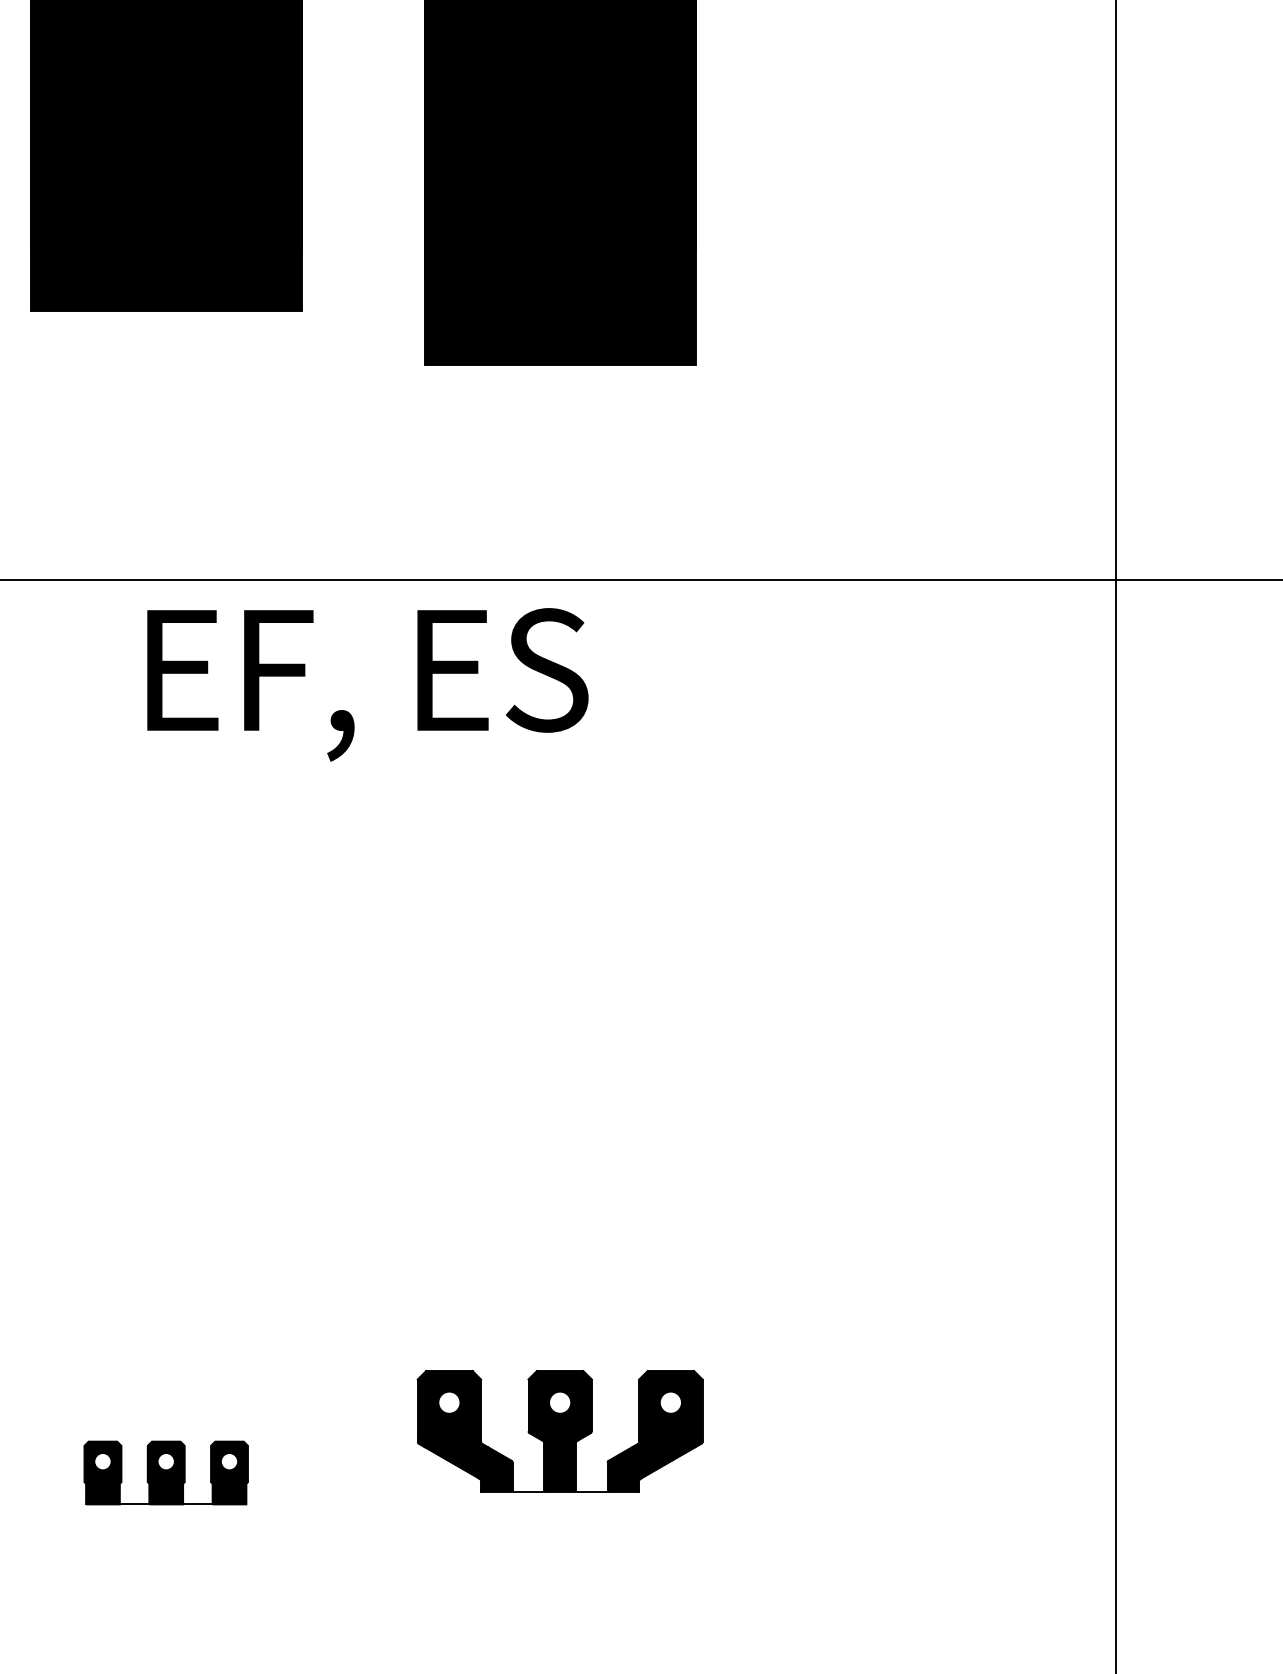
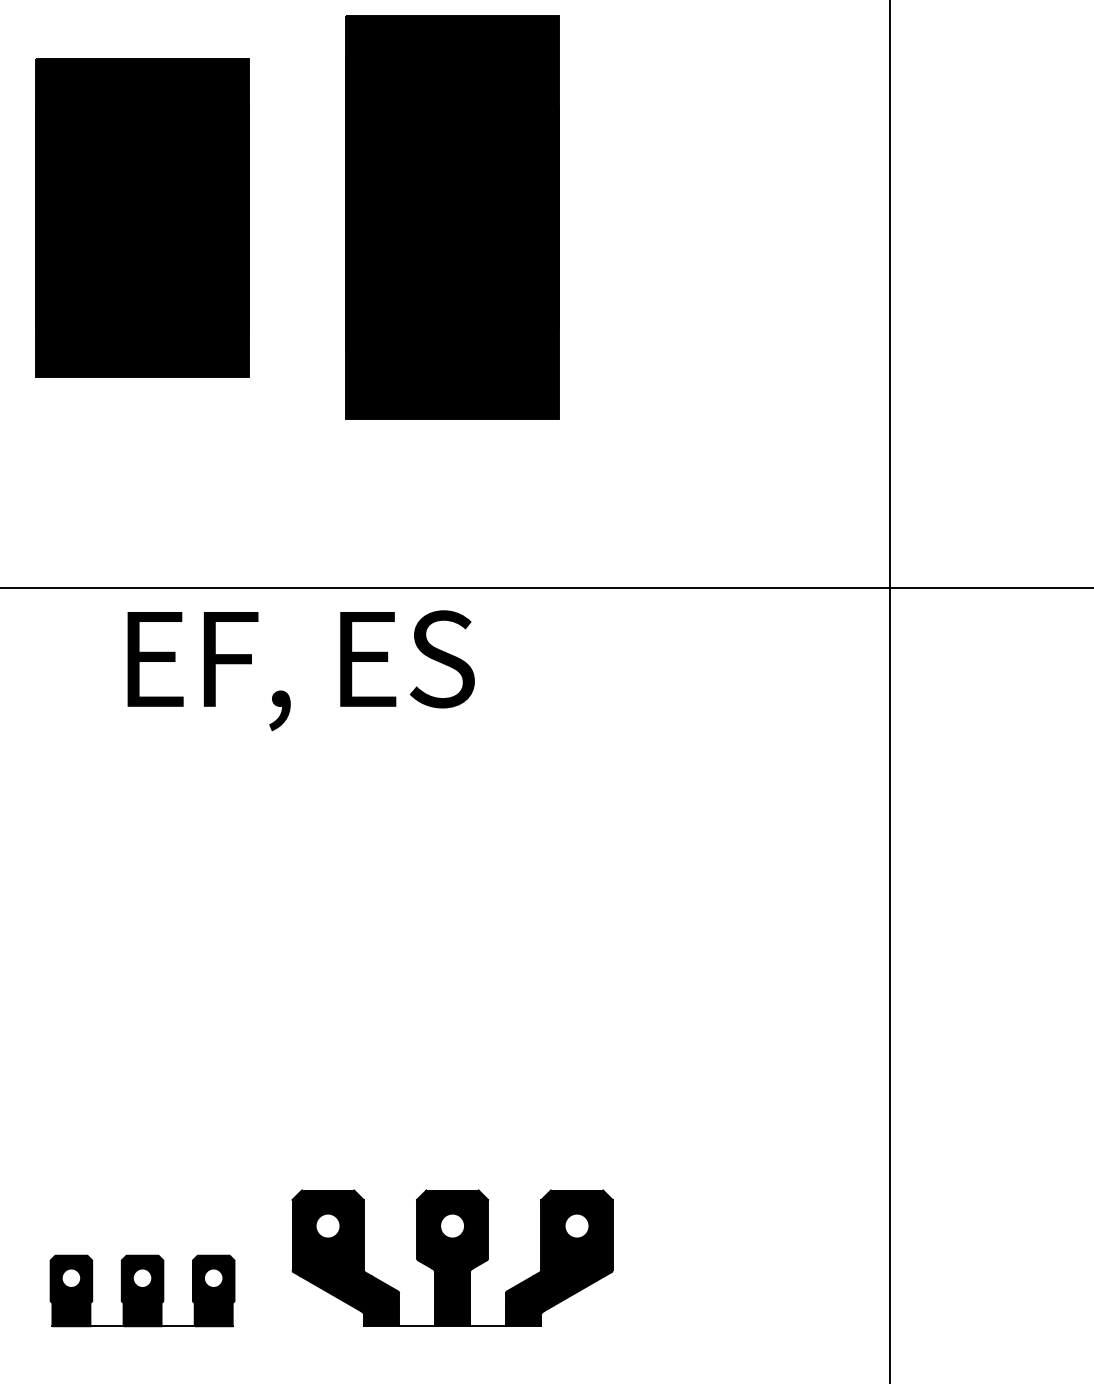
part: (560, 1430) -> (452, 1257), size x1.43
part: (166, 1472) -> (142, 1290), size x1.43

